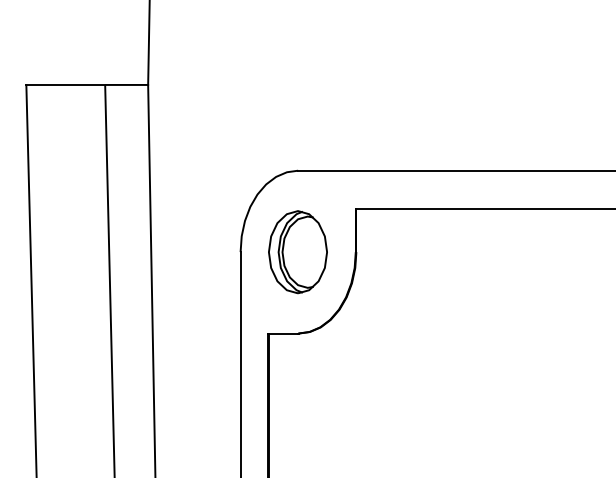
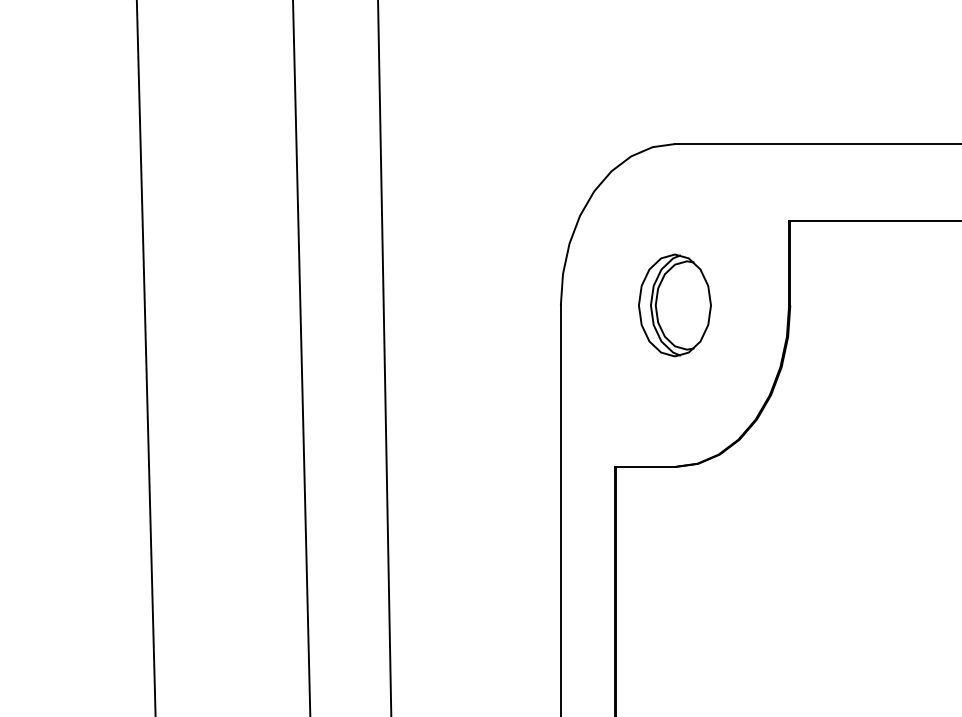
part: (298, 251) -> (675, 304), size x0.62

